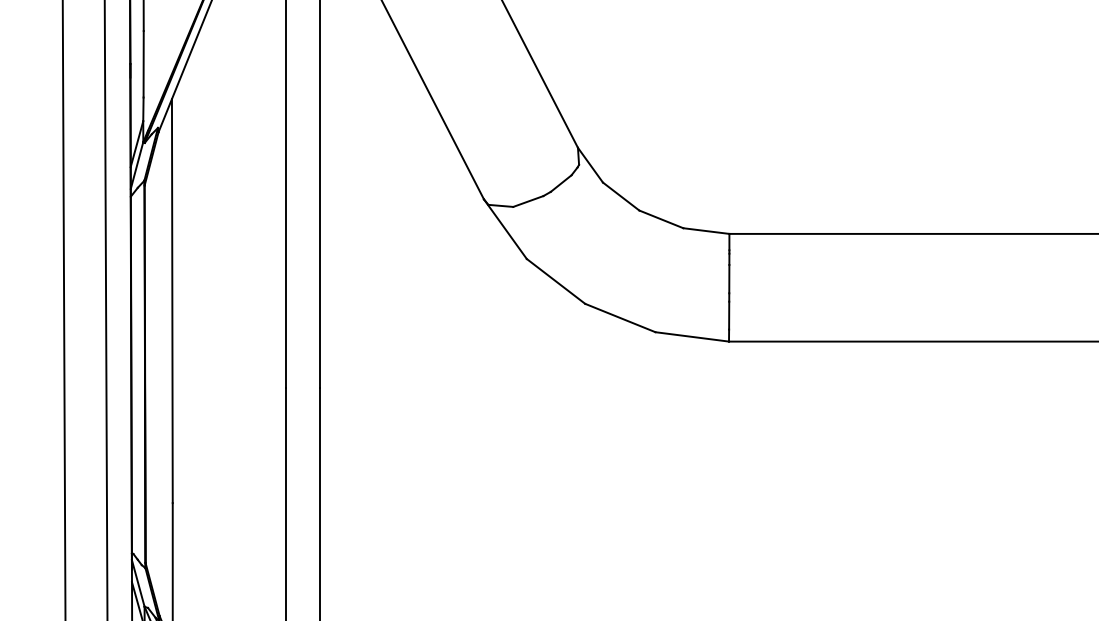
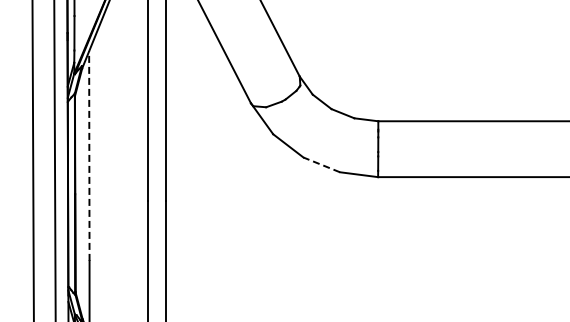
line: (172, 301) -> (89, 156), solid -> dashed
line: (619, 317) -> (321, 164), solid -> dashed

